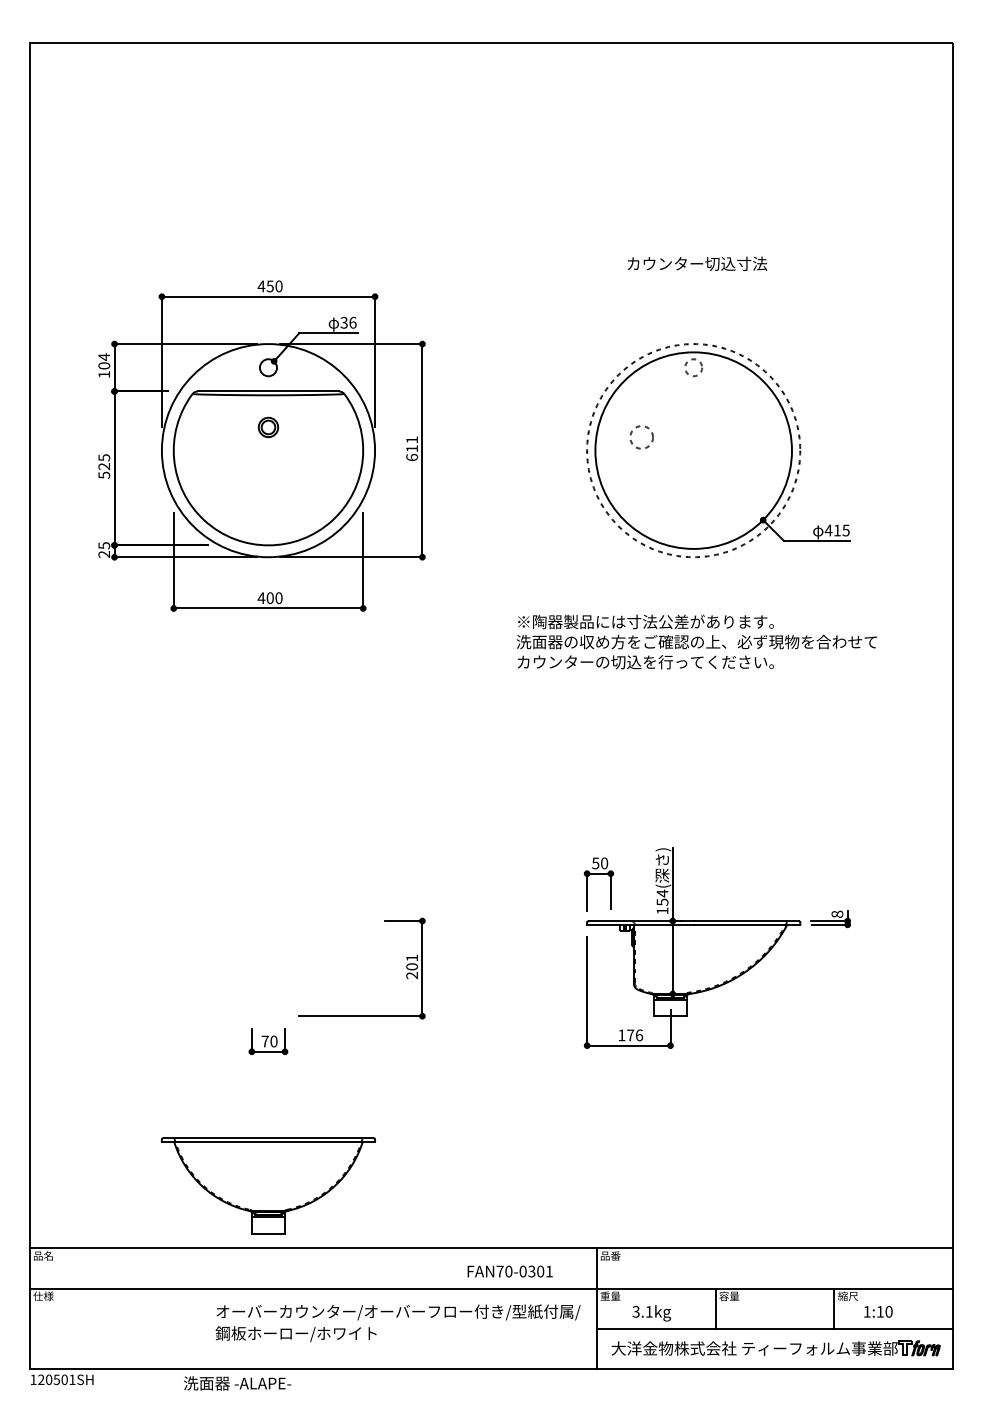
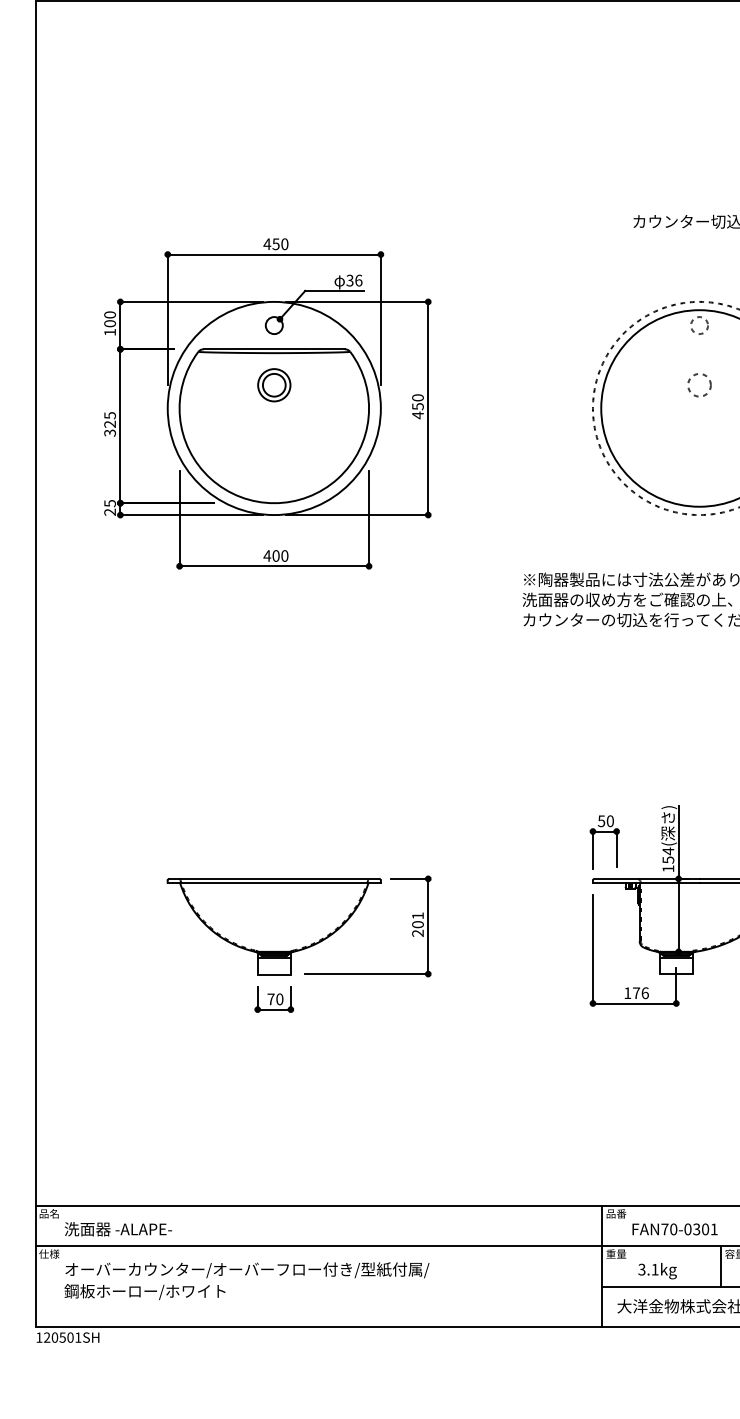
text: (104, 357) -> (110, 315), 104 -> 100
part: (268, 427) -> (274, 385), size x1.67
circle: (641, 437) -> (699, 385), moved
text: (412, 448) -> (418, 406), 611 -> 450
text: (103, 474) -> (109, 432), 525 -> 325
part: (267, 1185) -> (273, 926), moved
text: (509, 1271) -> (674, 1229), moved
text: (397, 1323) -> (246, 1281), moved
text: (237, 1383) -> (118, 1229), moved

